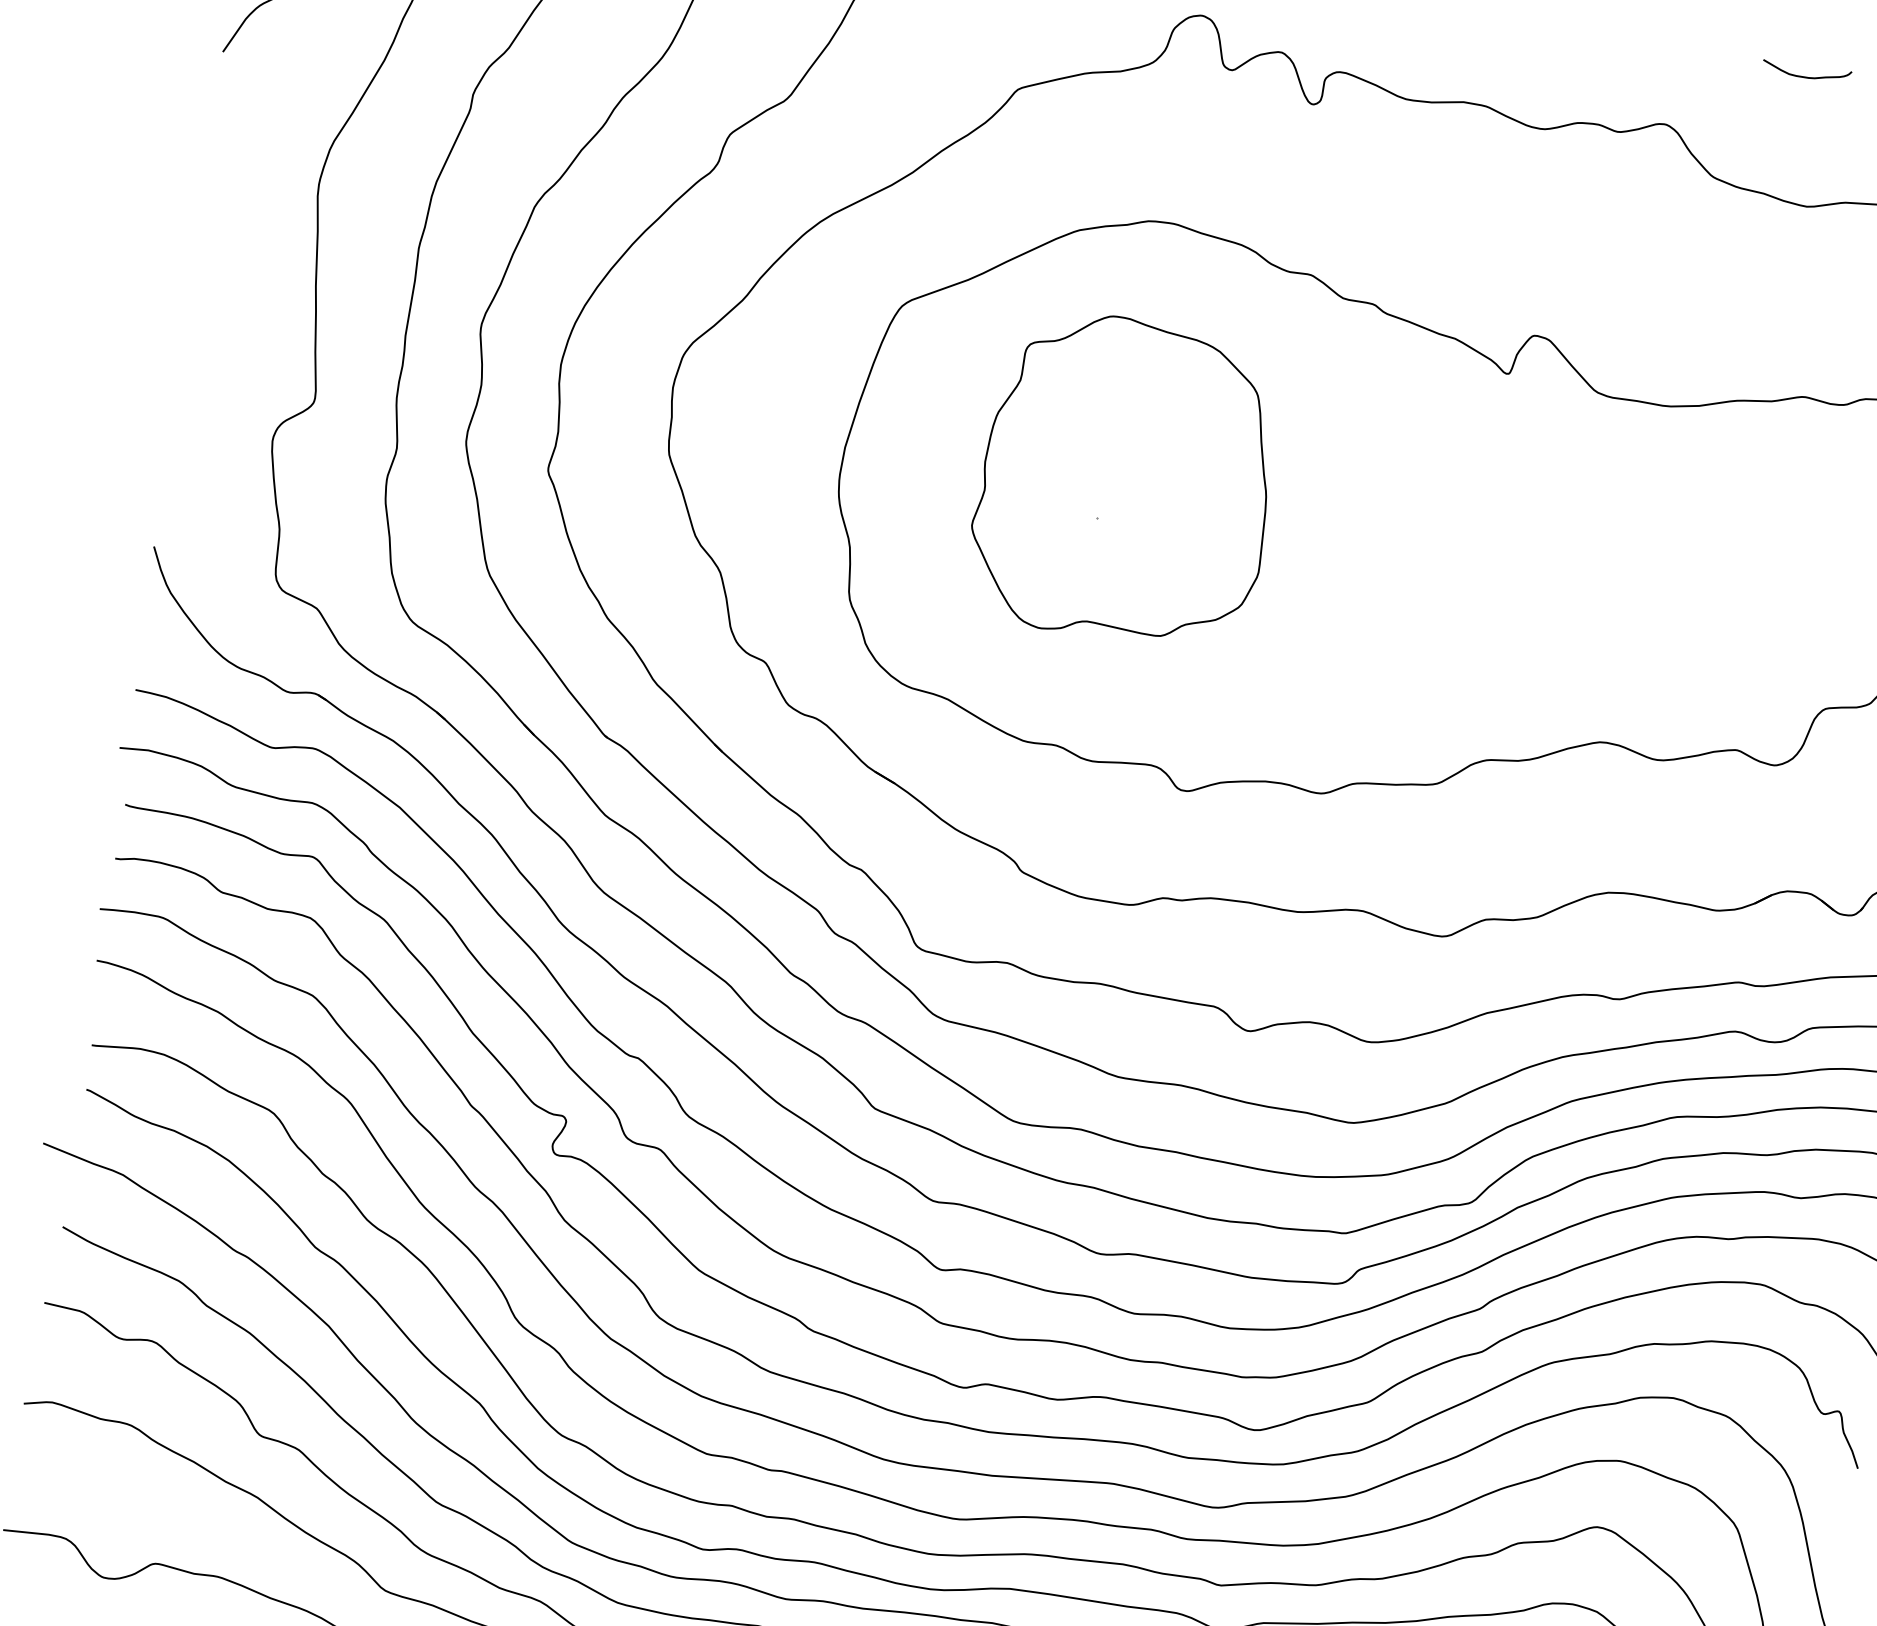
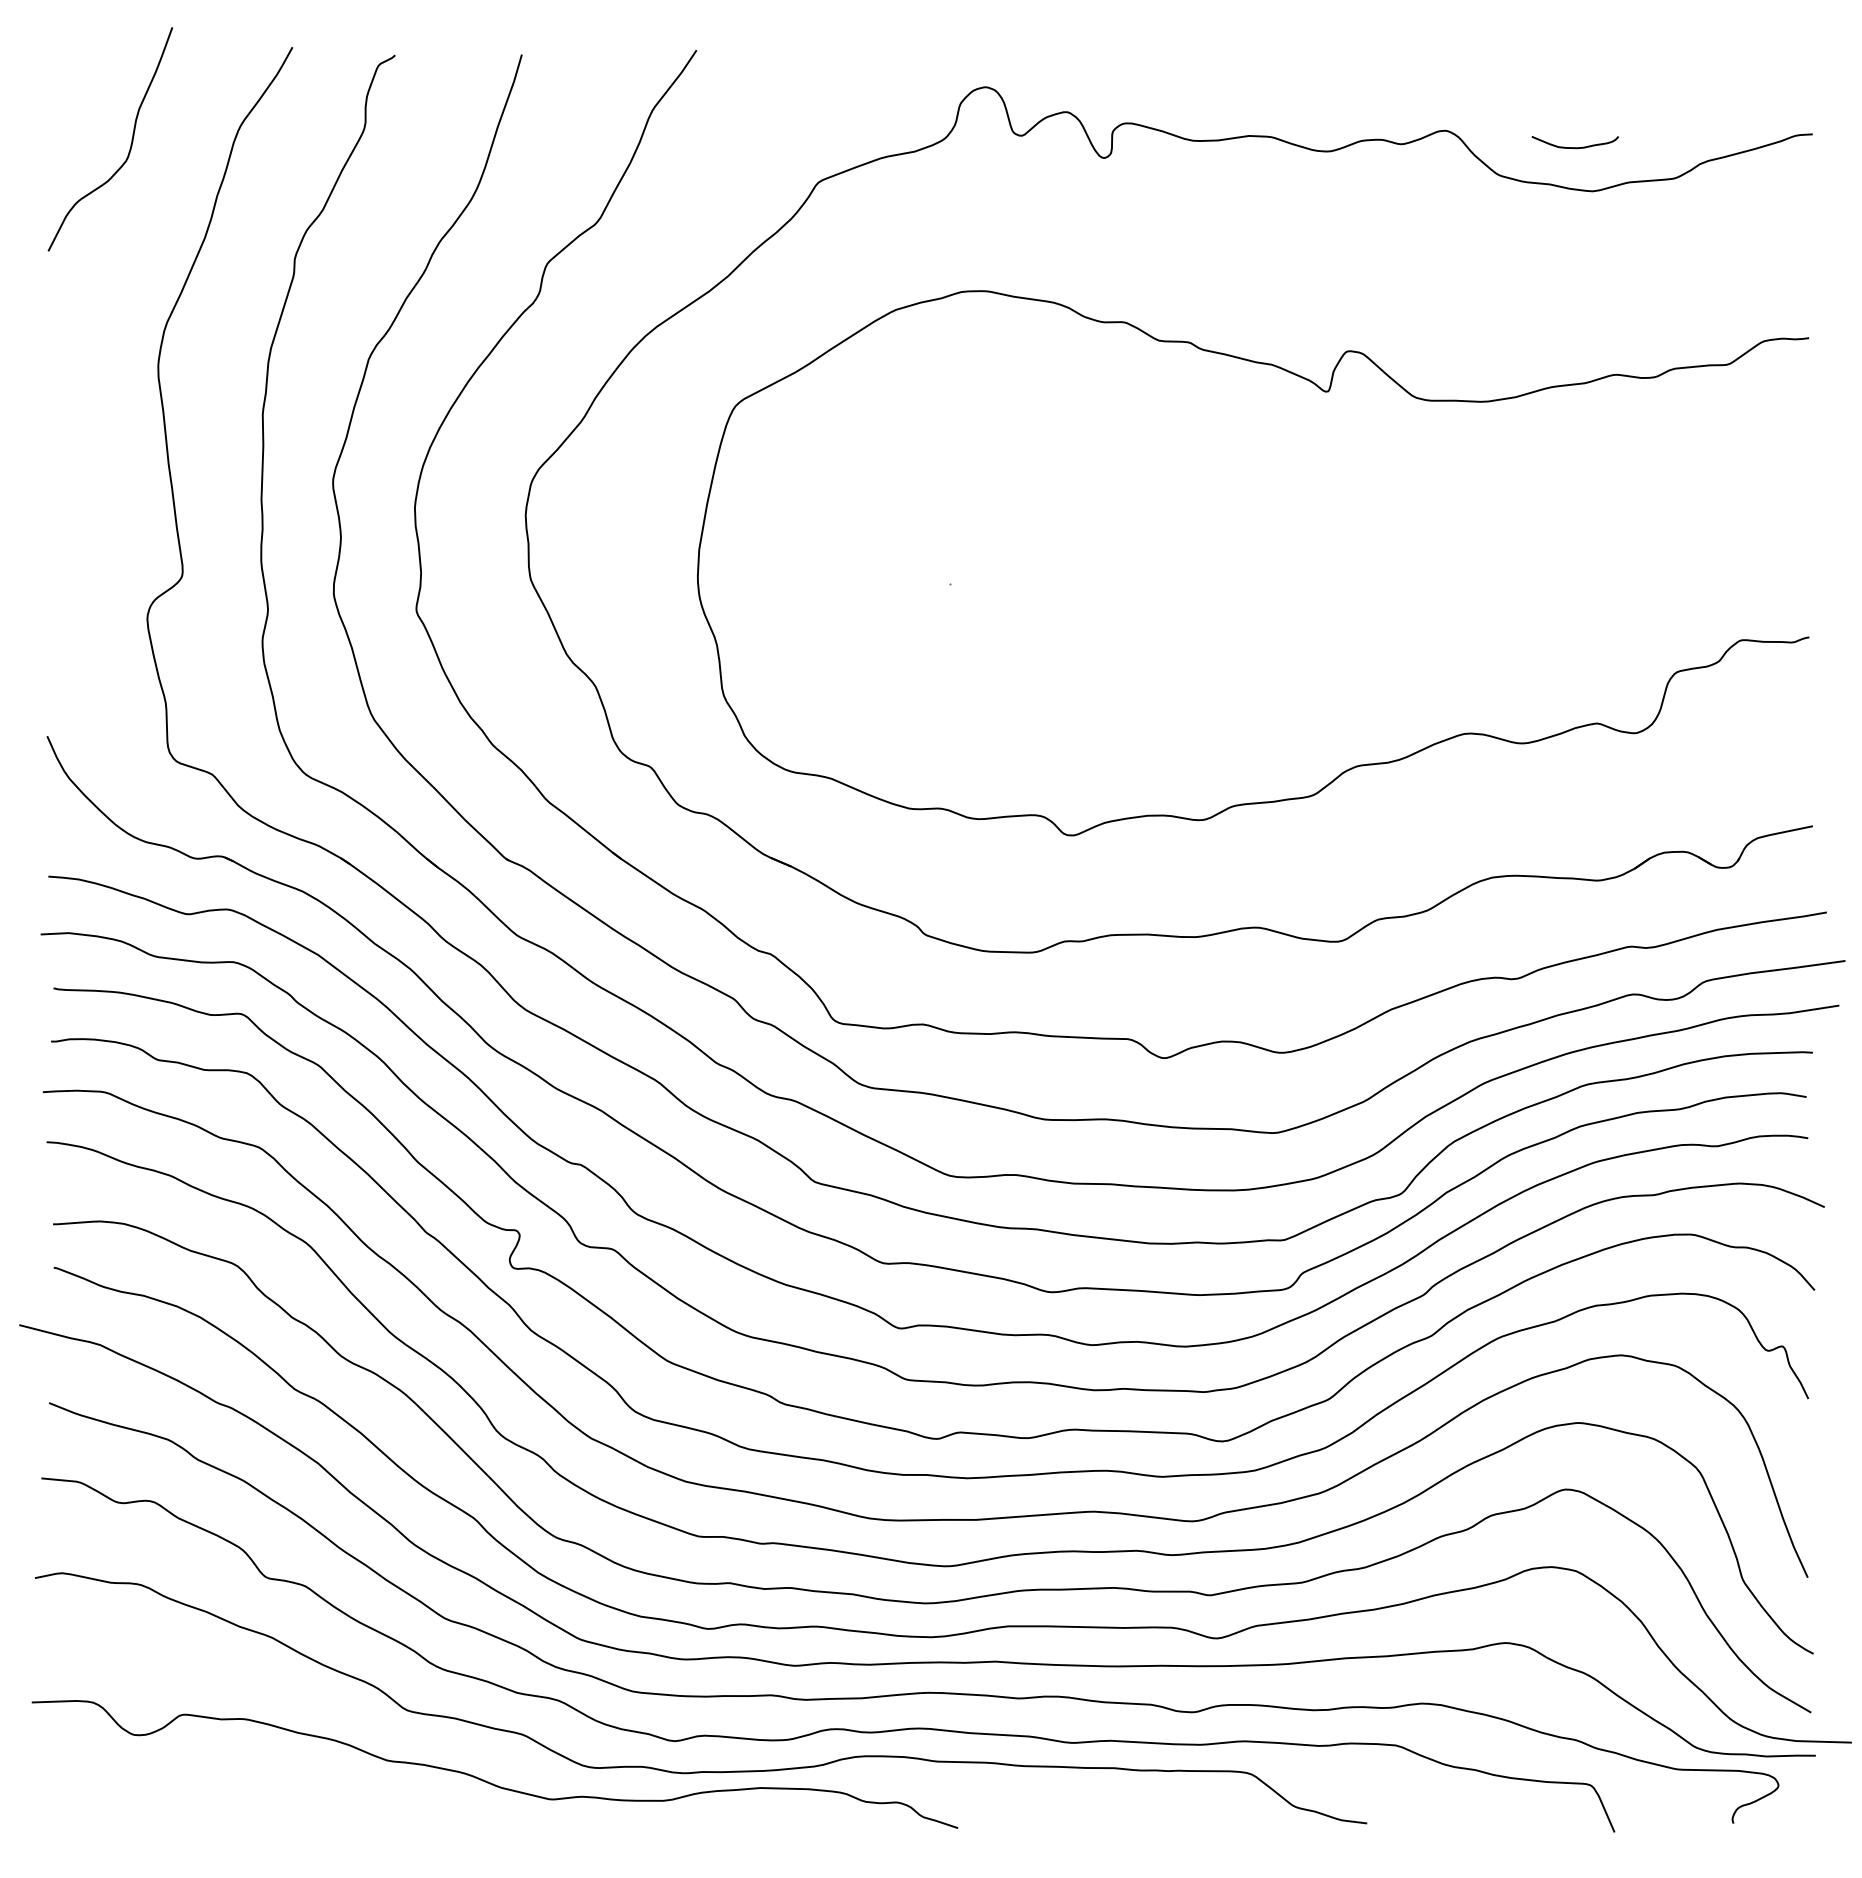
curve: (1805, 76) -> (1574, 147), moved
part: (1124, 478) -> (972, 542), removed

